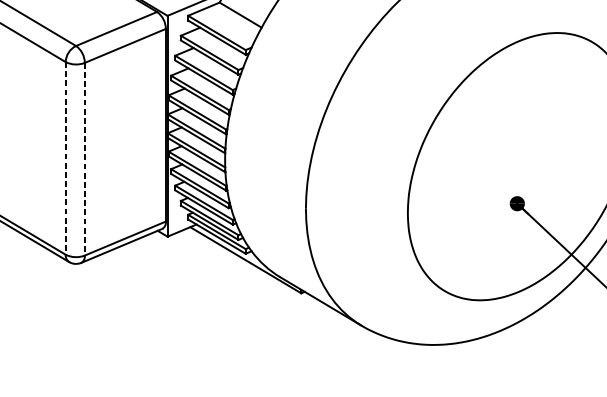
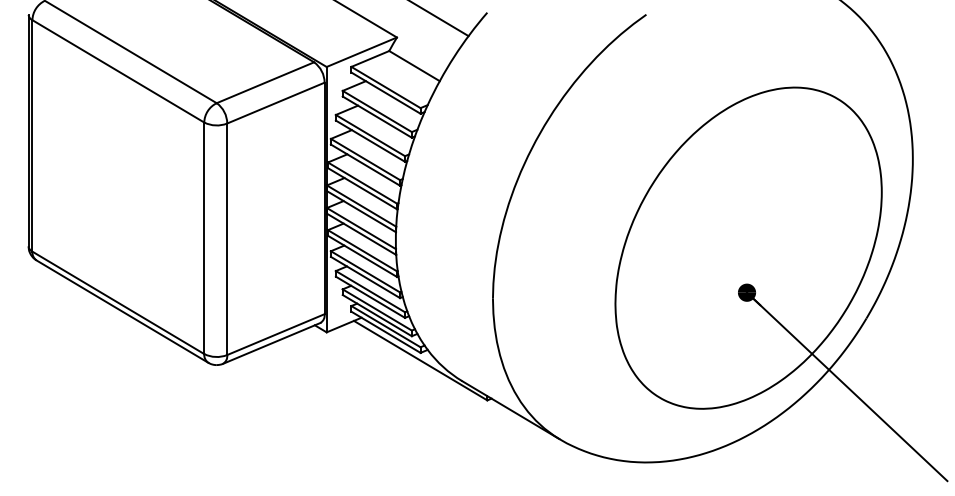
line: (65, 158) -> (204, 238), dashed -> solid
line: (85, 159) -> (227, 239), dashed -> solid

